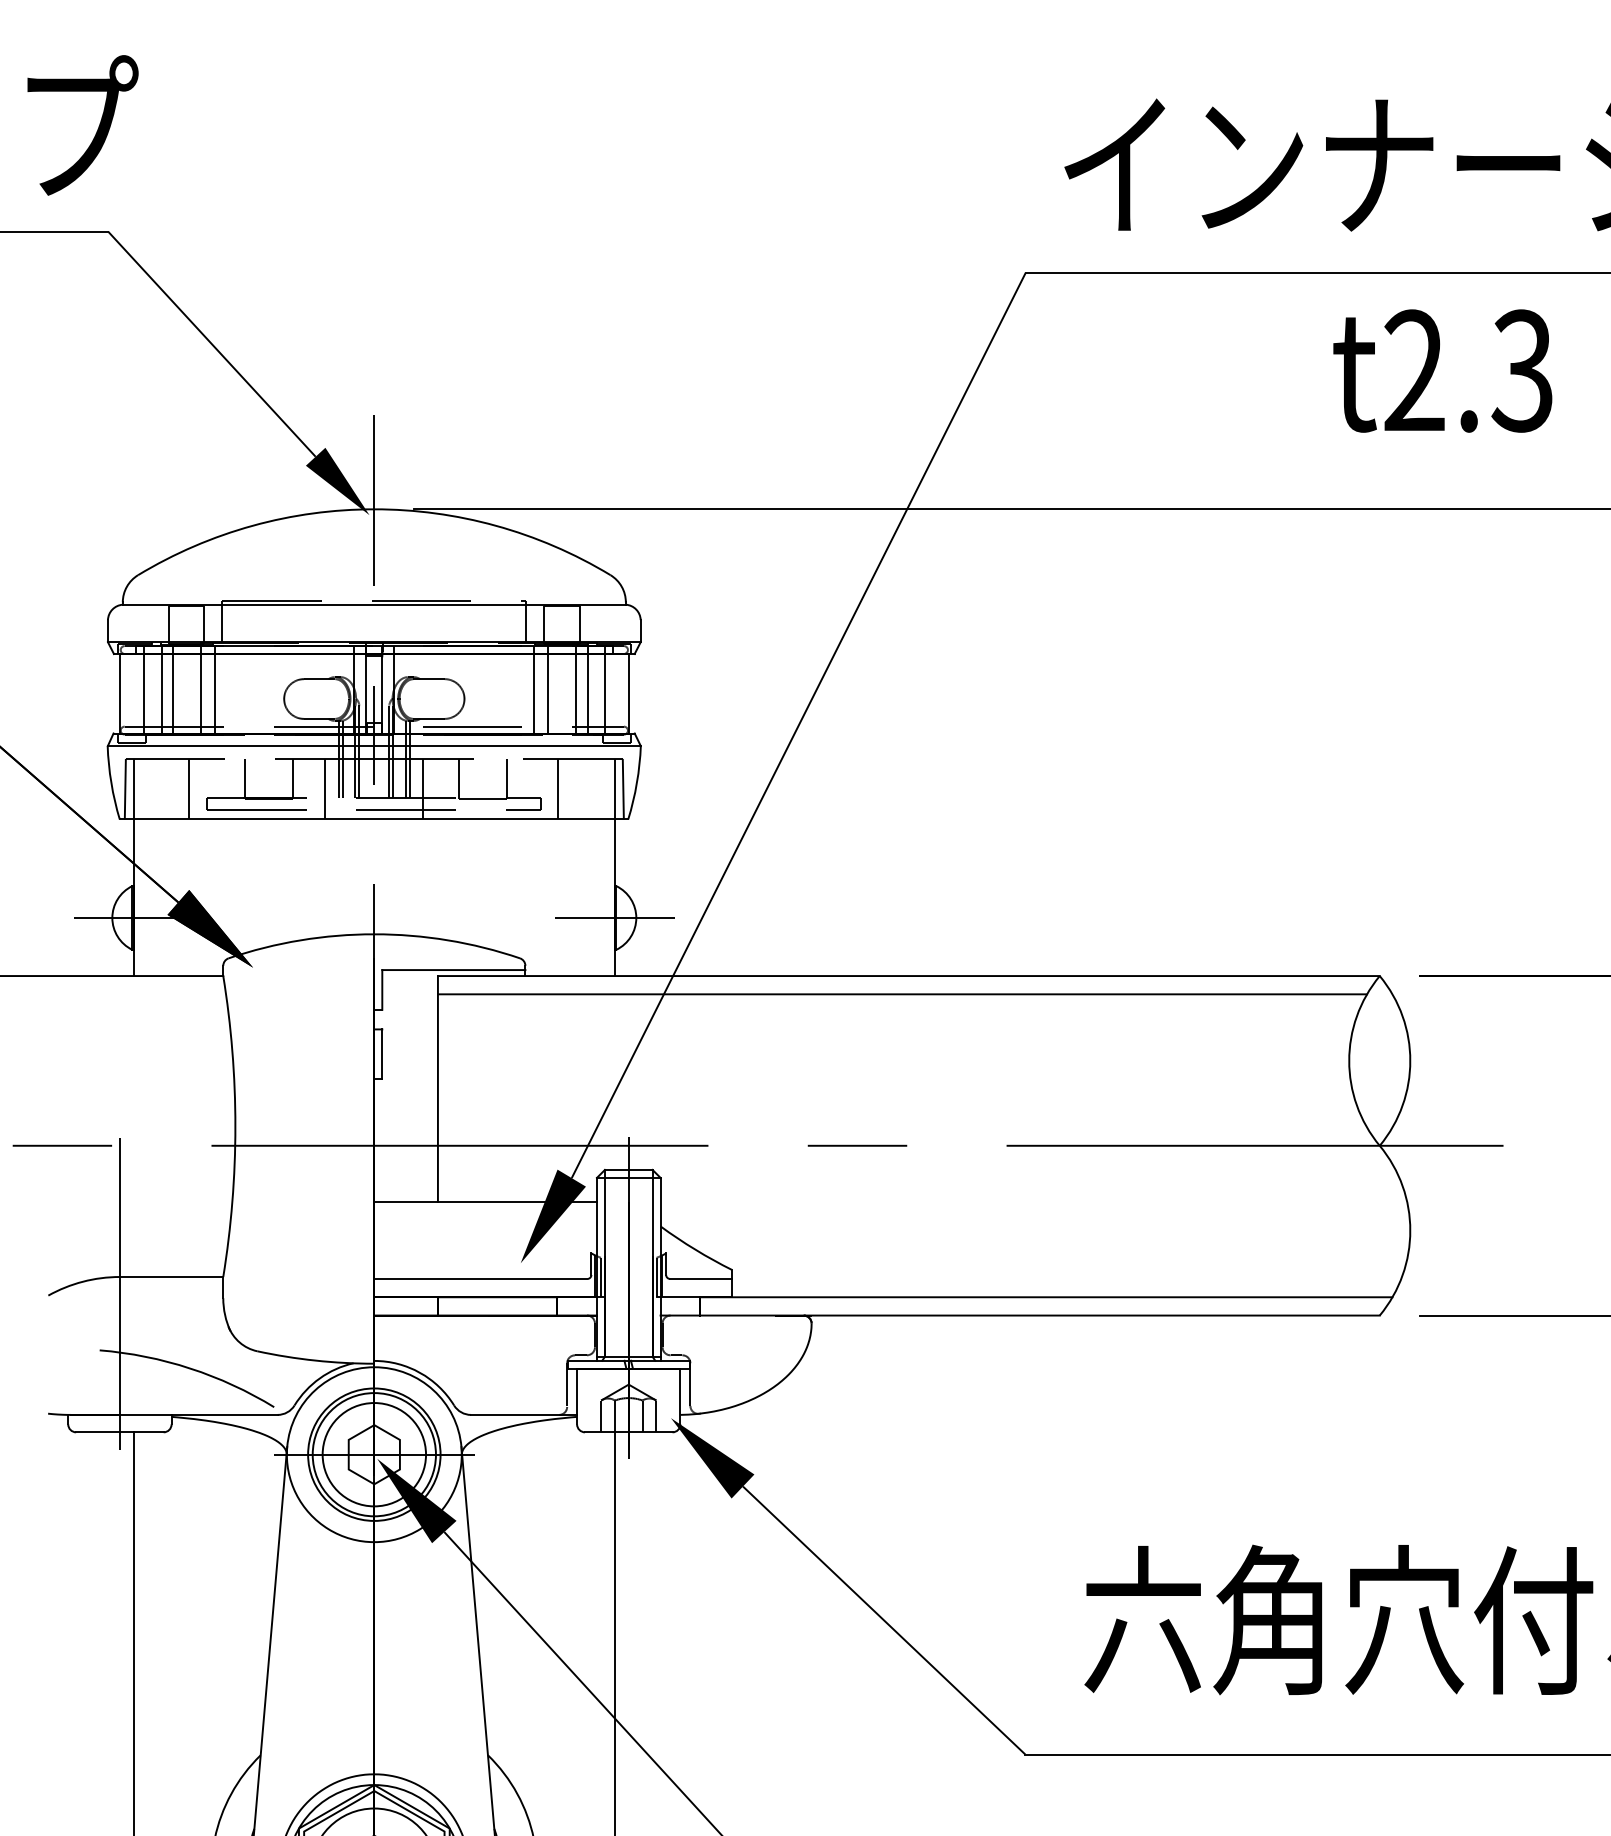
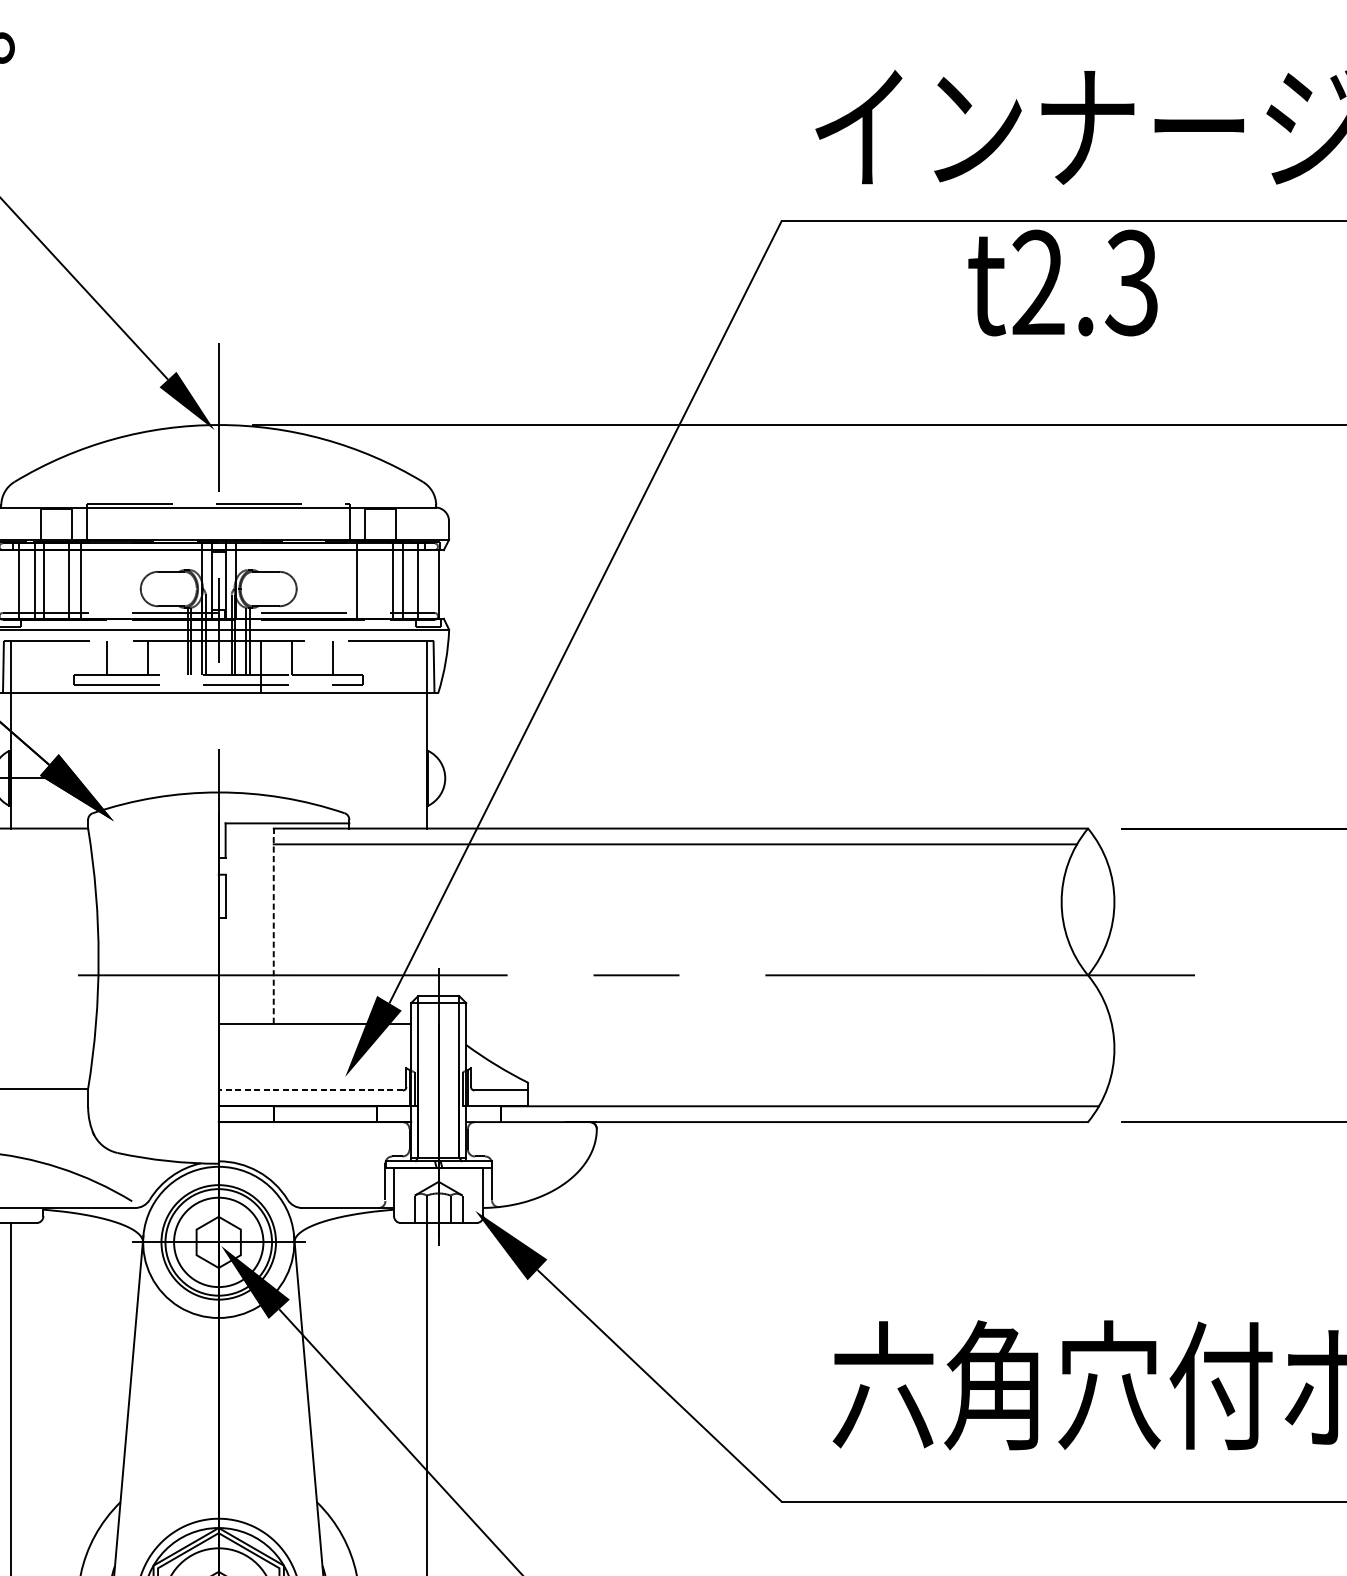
text: (1442, 370) -> (1062, 282), moved
line: (548, 689) -> (369, 580), removed
line: (189, 788) -> (58, 666), removed
line: (325, 788) -> (176, 666), removed
line: (557, 788) -> (377, 666), removed
line: (614, 917) -> (426, 777), removed
line: (437, 1088) -> (273, 925), solid -> dashed
line: (480, 1278) -> (310, 1090), solid -> dashed

